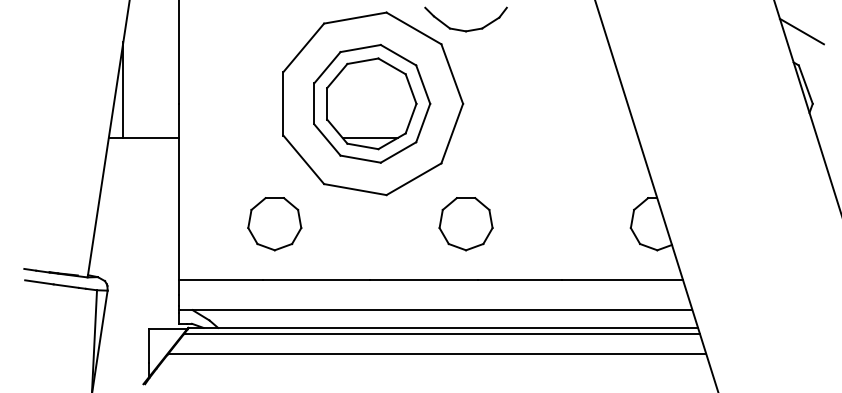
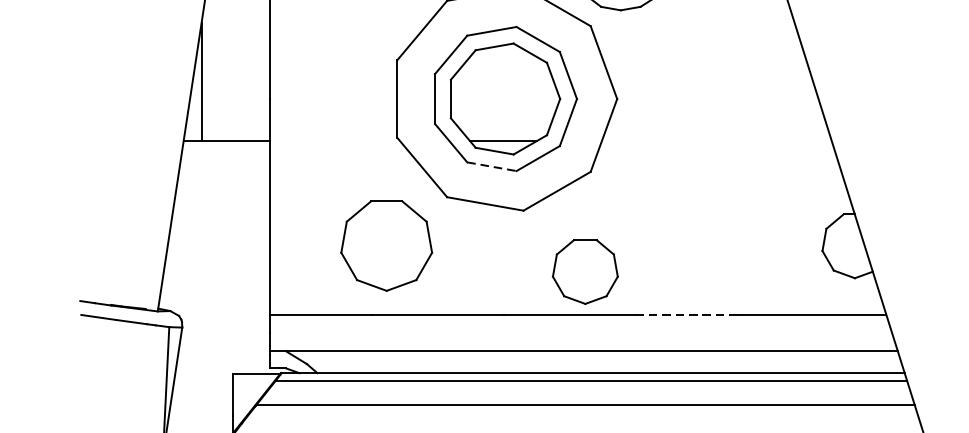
line: (361, 159) -> (492, 167), solid -> dashed
part: (274, 224) -> (386, 246), size x1.4
part: (465, 224) -> (584, 272), moved
line: (519, 280) -> (686, 315), solid -> dashed

